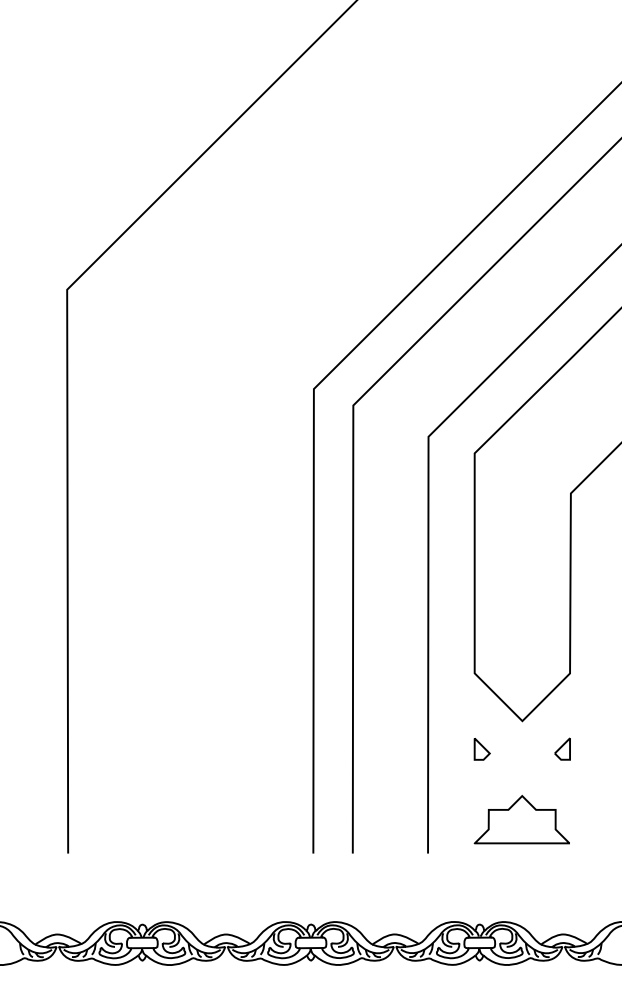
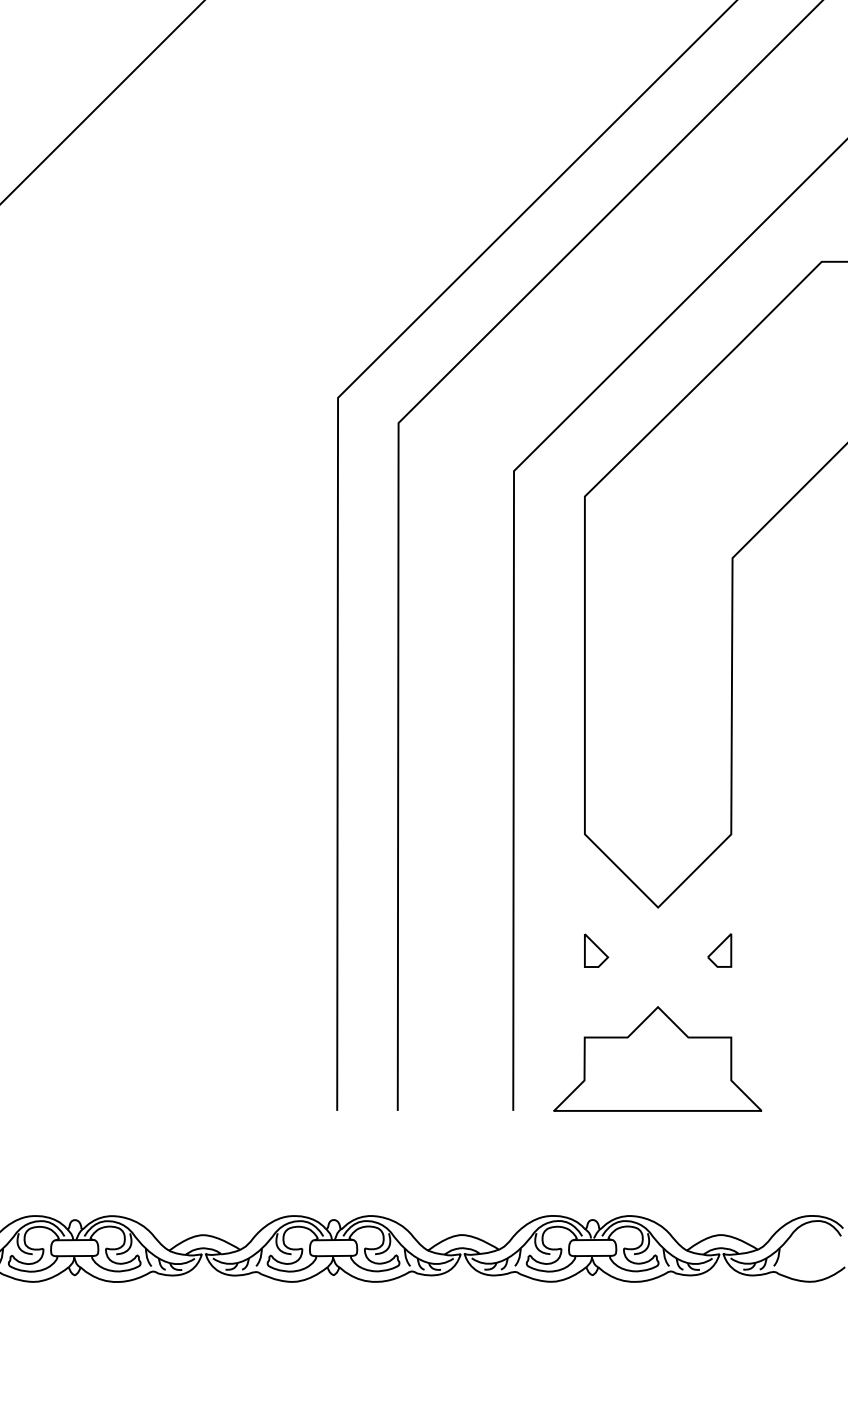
part: (521, 819) -> (656, 1058), size x1.43

